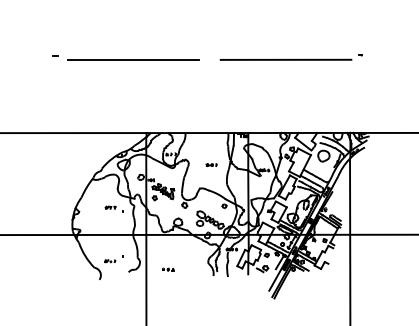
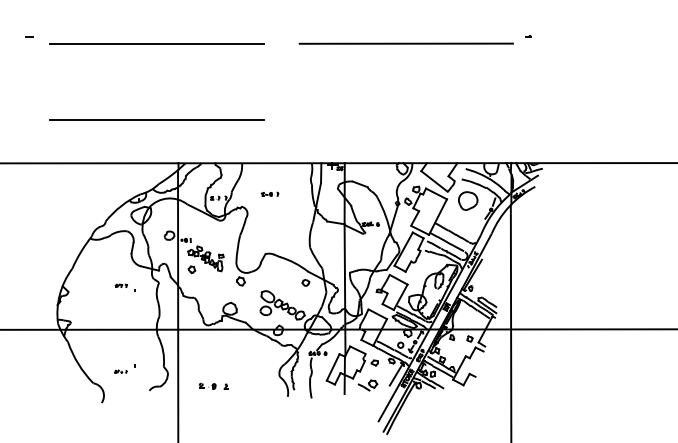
line: (133, 106) -> (157, 119), added
part: (211, 164) -> (269, 193), moved
part: (113, 208) -> (124, 286), size x0.7
part: (113, 259) -> (124, 369), size x0.7
part: (168, 269) -> (214, 386), size x1.6

